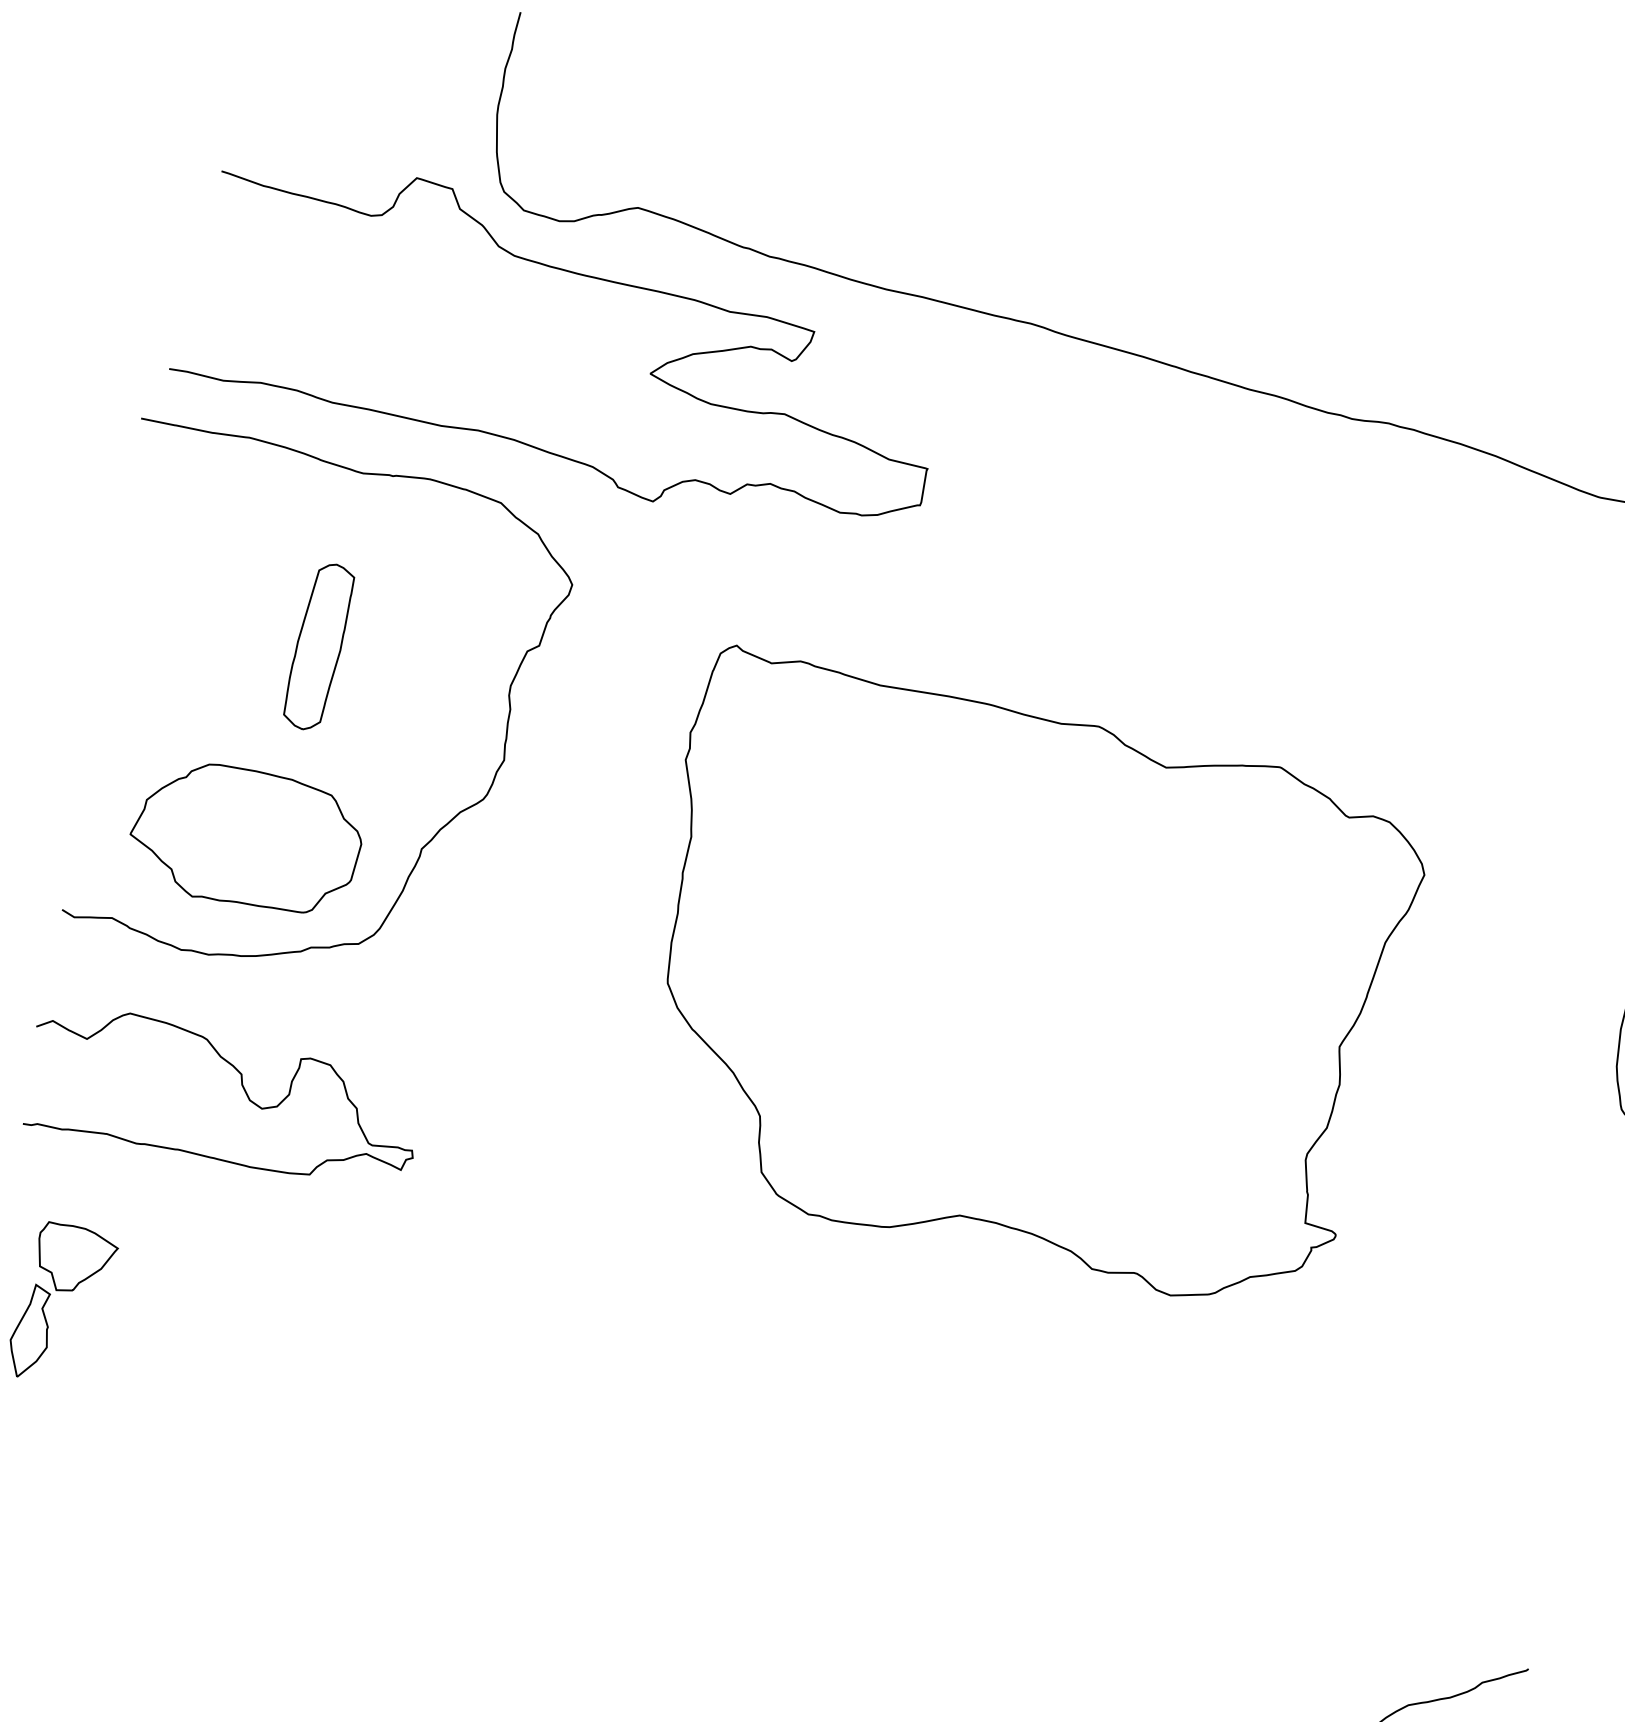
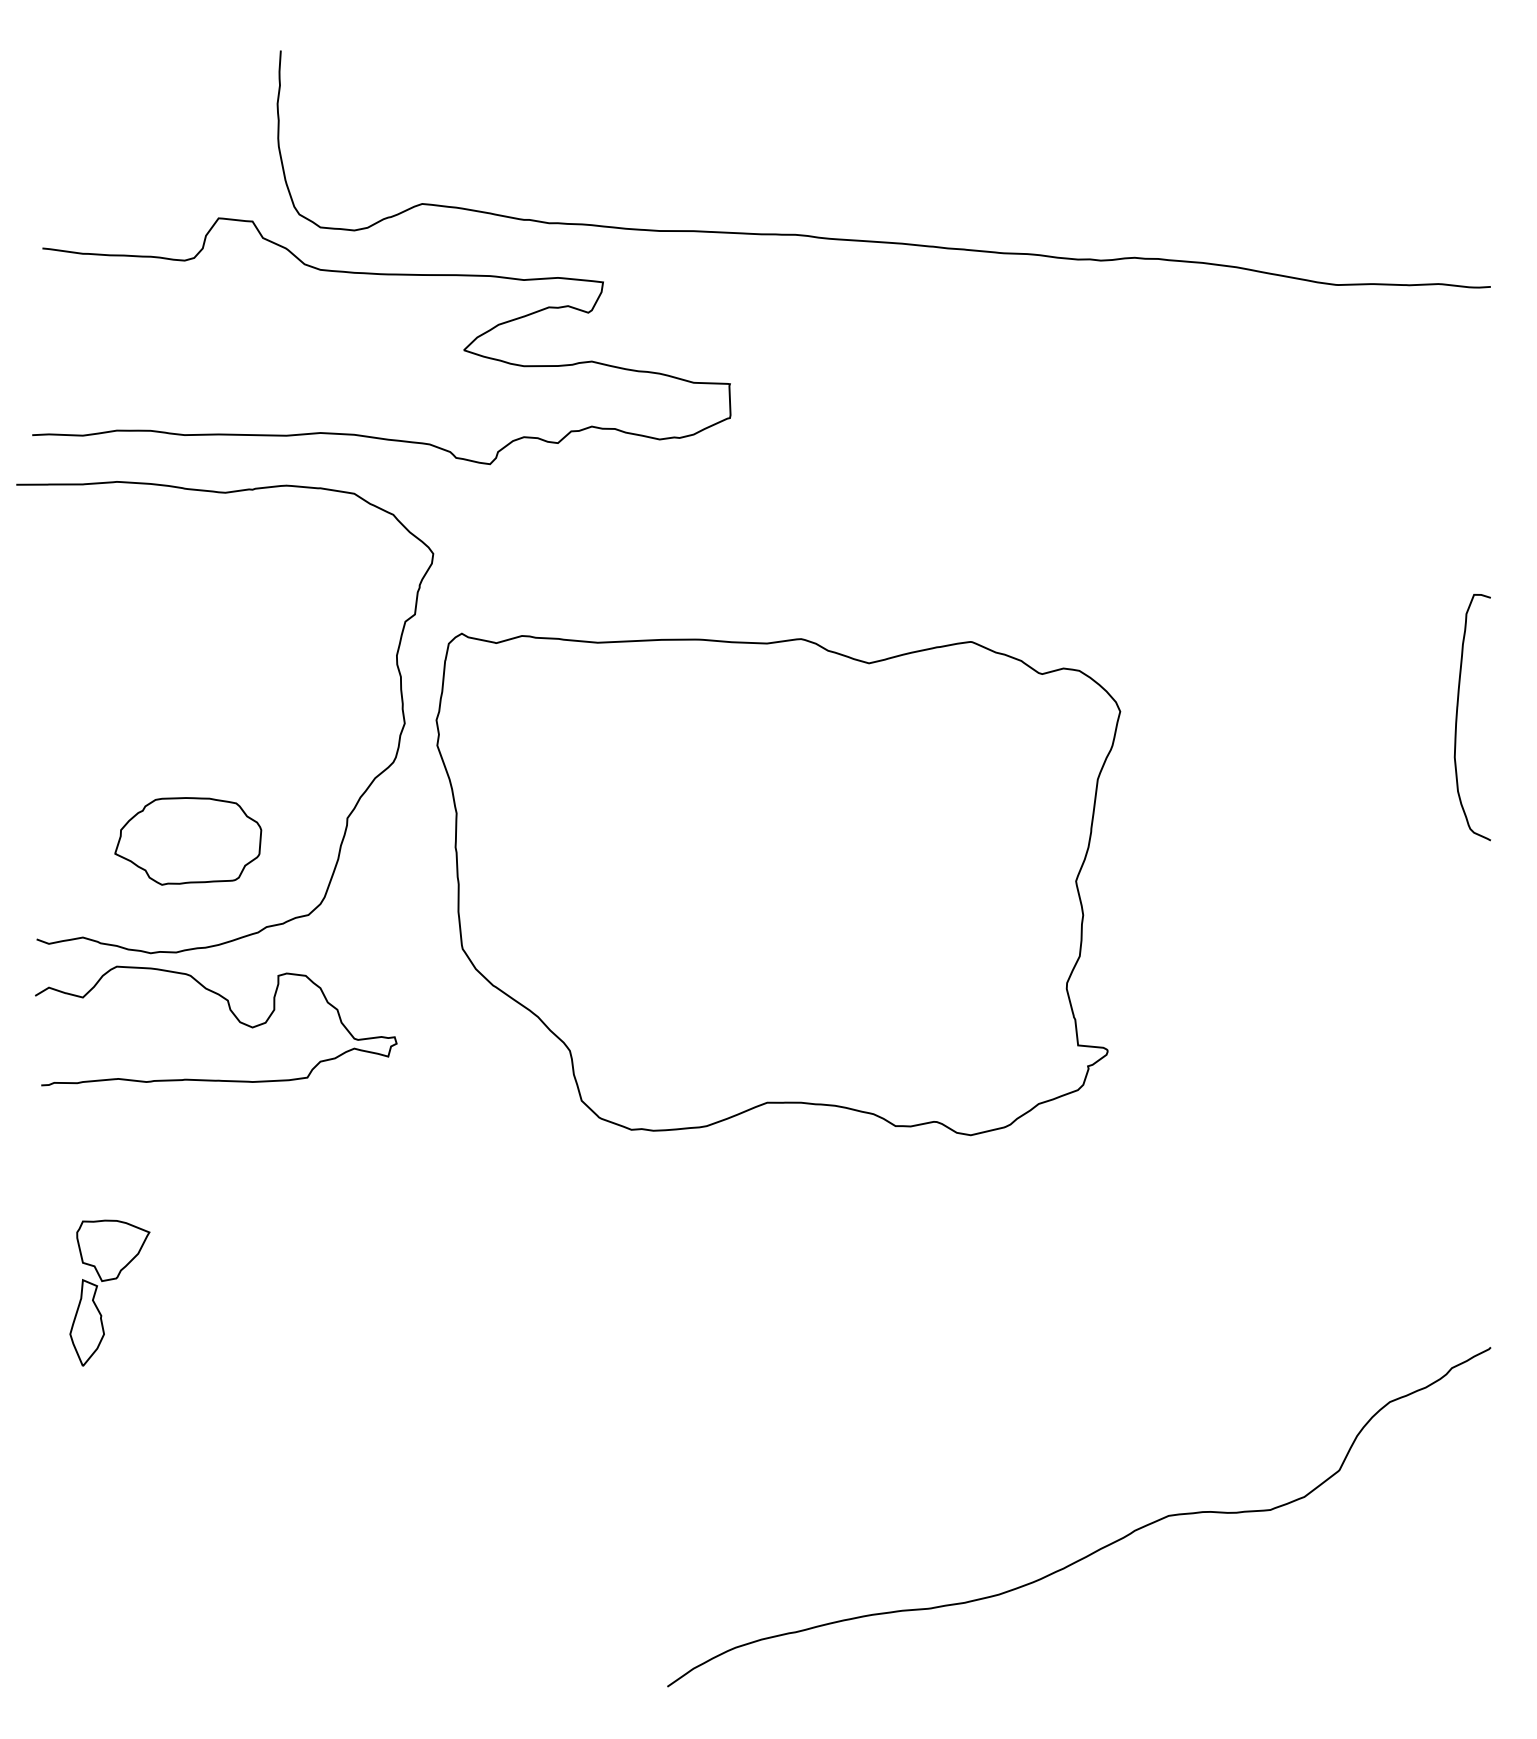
part: (318, 645) -> (217, 655), removed
part: (246, 838) -> (188, 841), size x0.7
part: (1020, 984) -> (778, 884), moved
curve: (243, 1090) -> (232, 1014), moved

